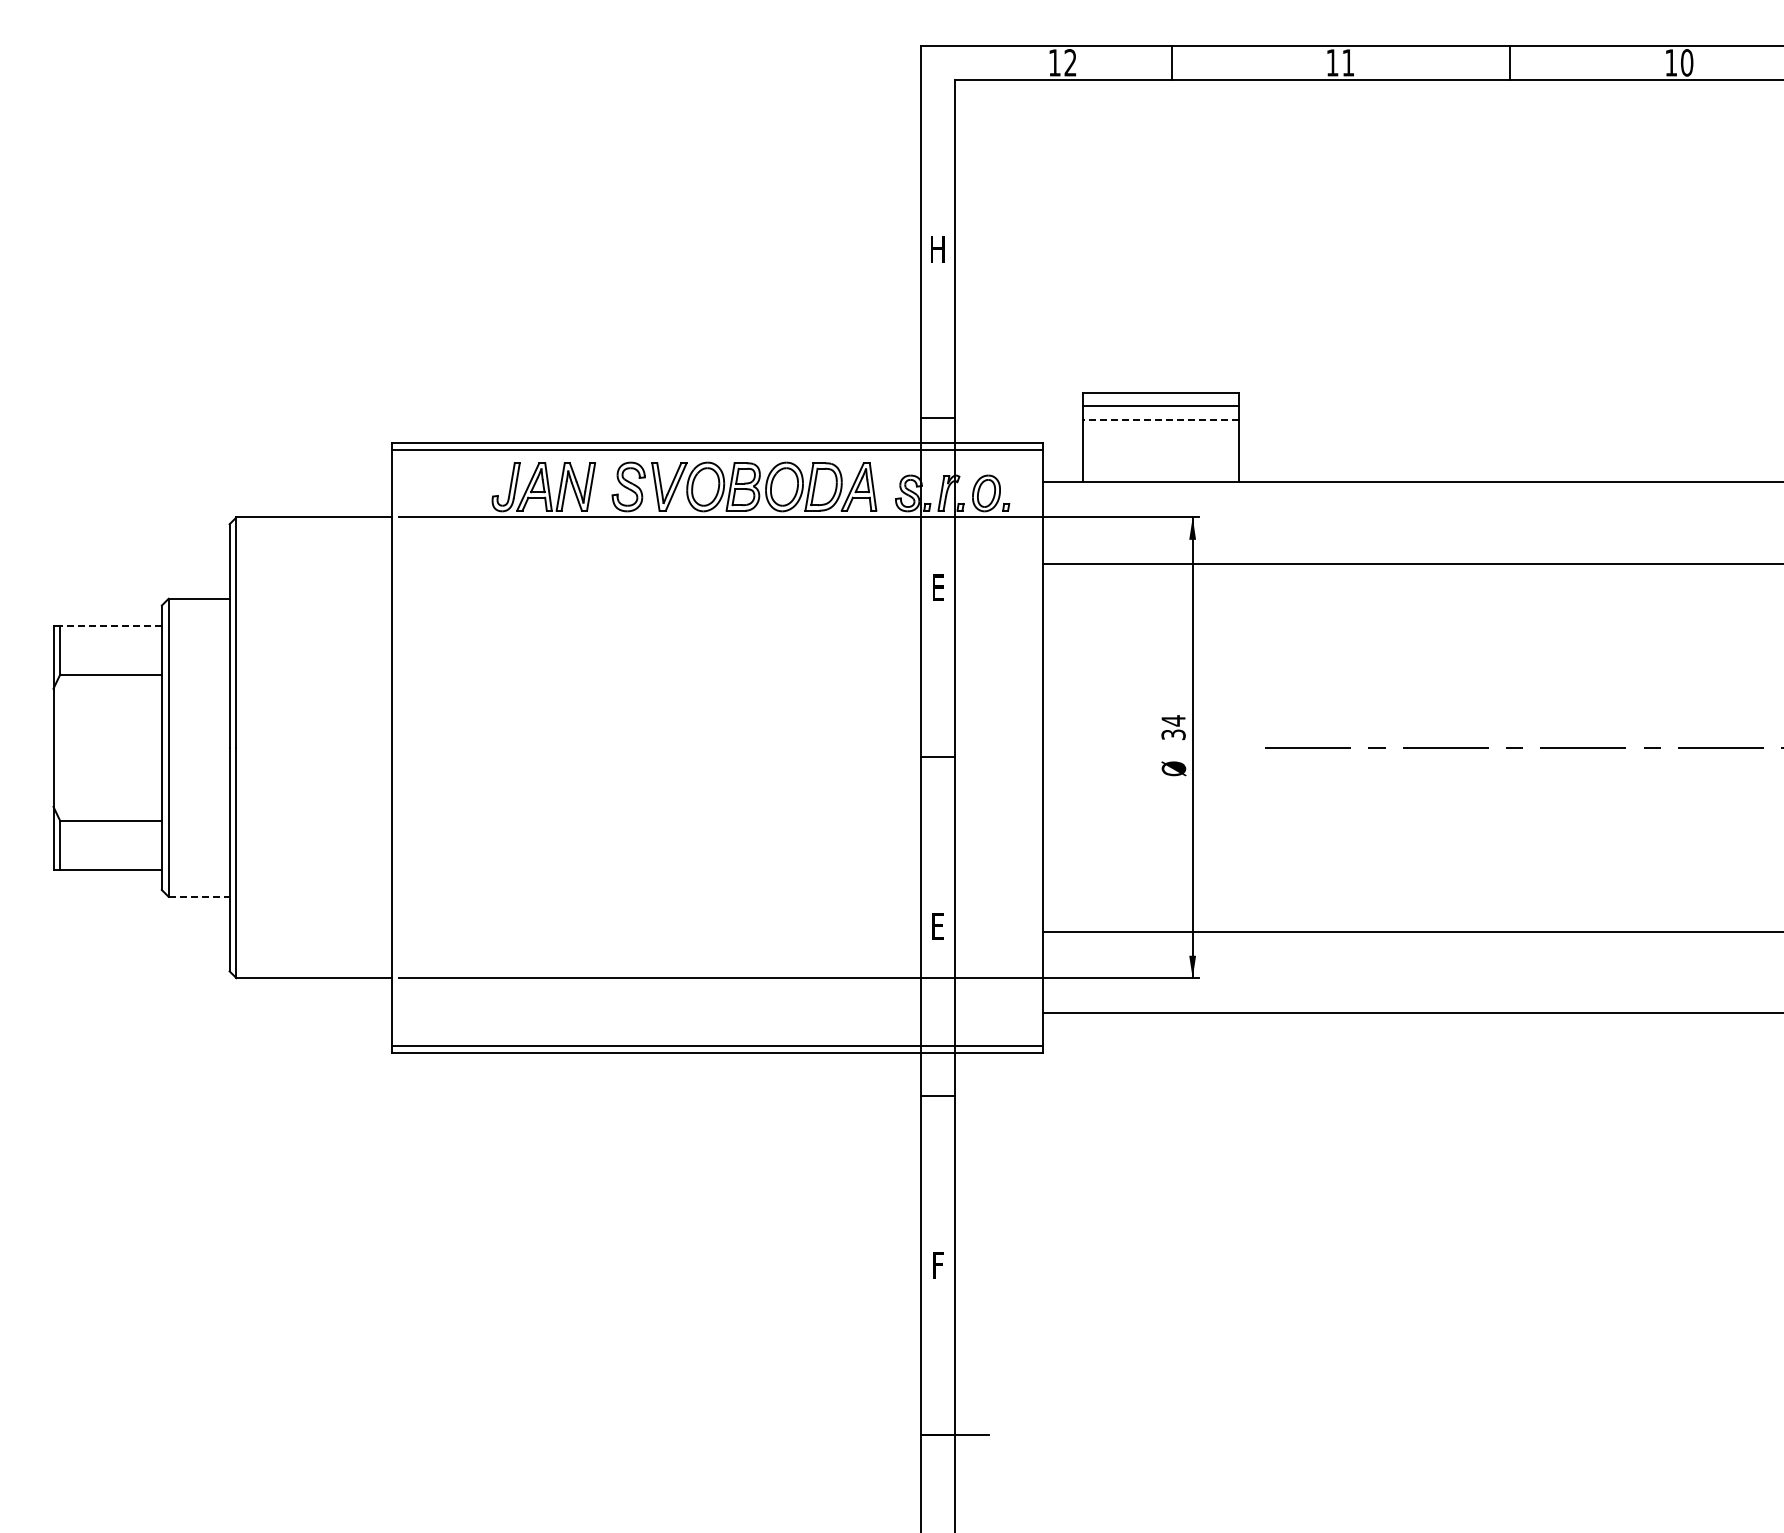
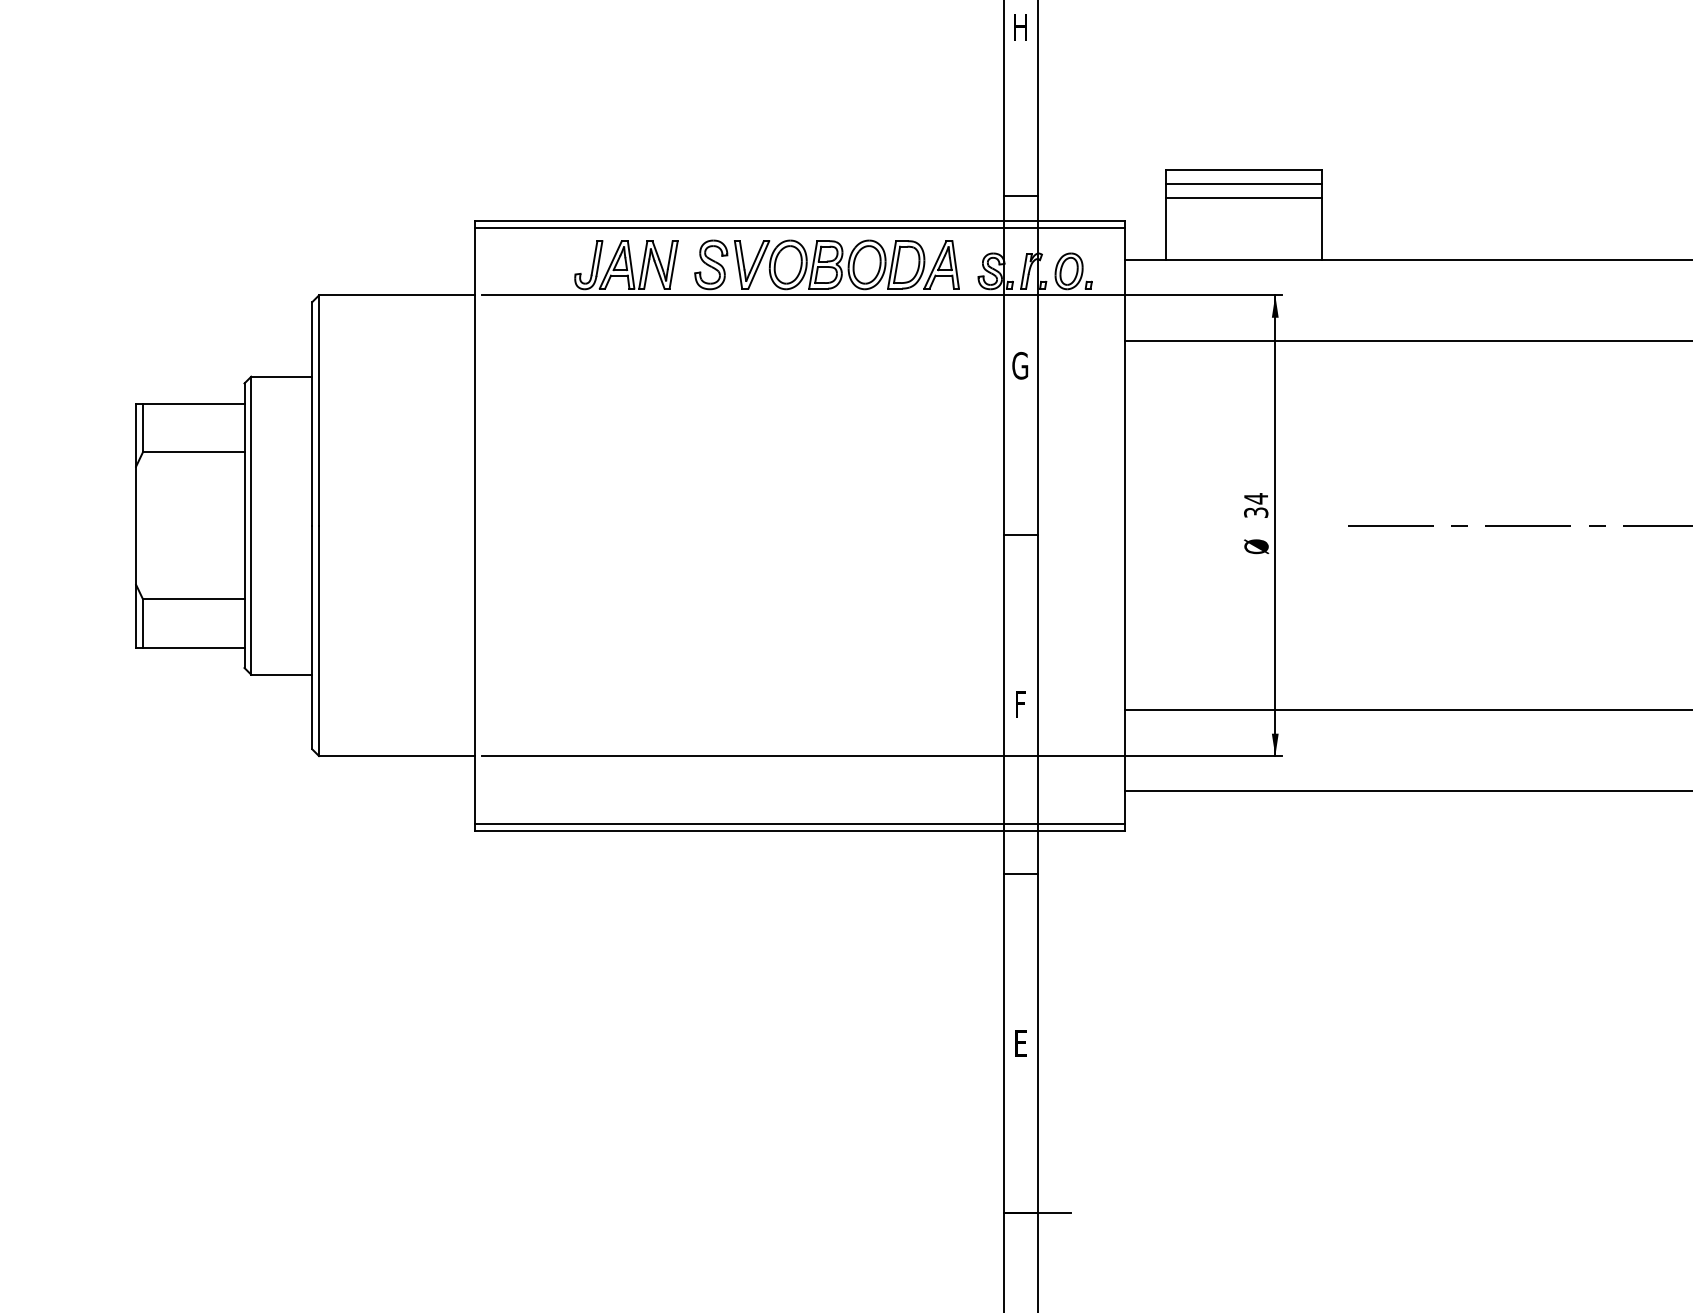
line: (1161, 420) -> (1244, 198), dashed -> solid
text: (937, 587) -> (1020, 365), E -> G
line: (111, 625) -> (194, 403), dashed -> solid
line: (199, 896) -> (282, 674), dashed -> solid
text: (937, 926) -> (1020, 704), E -> F
text: (939, 1266) -> (1022, 1044), F -> E

